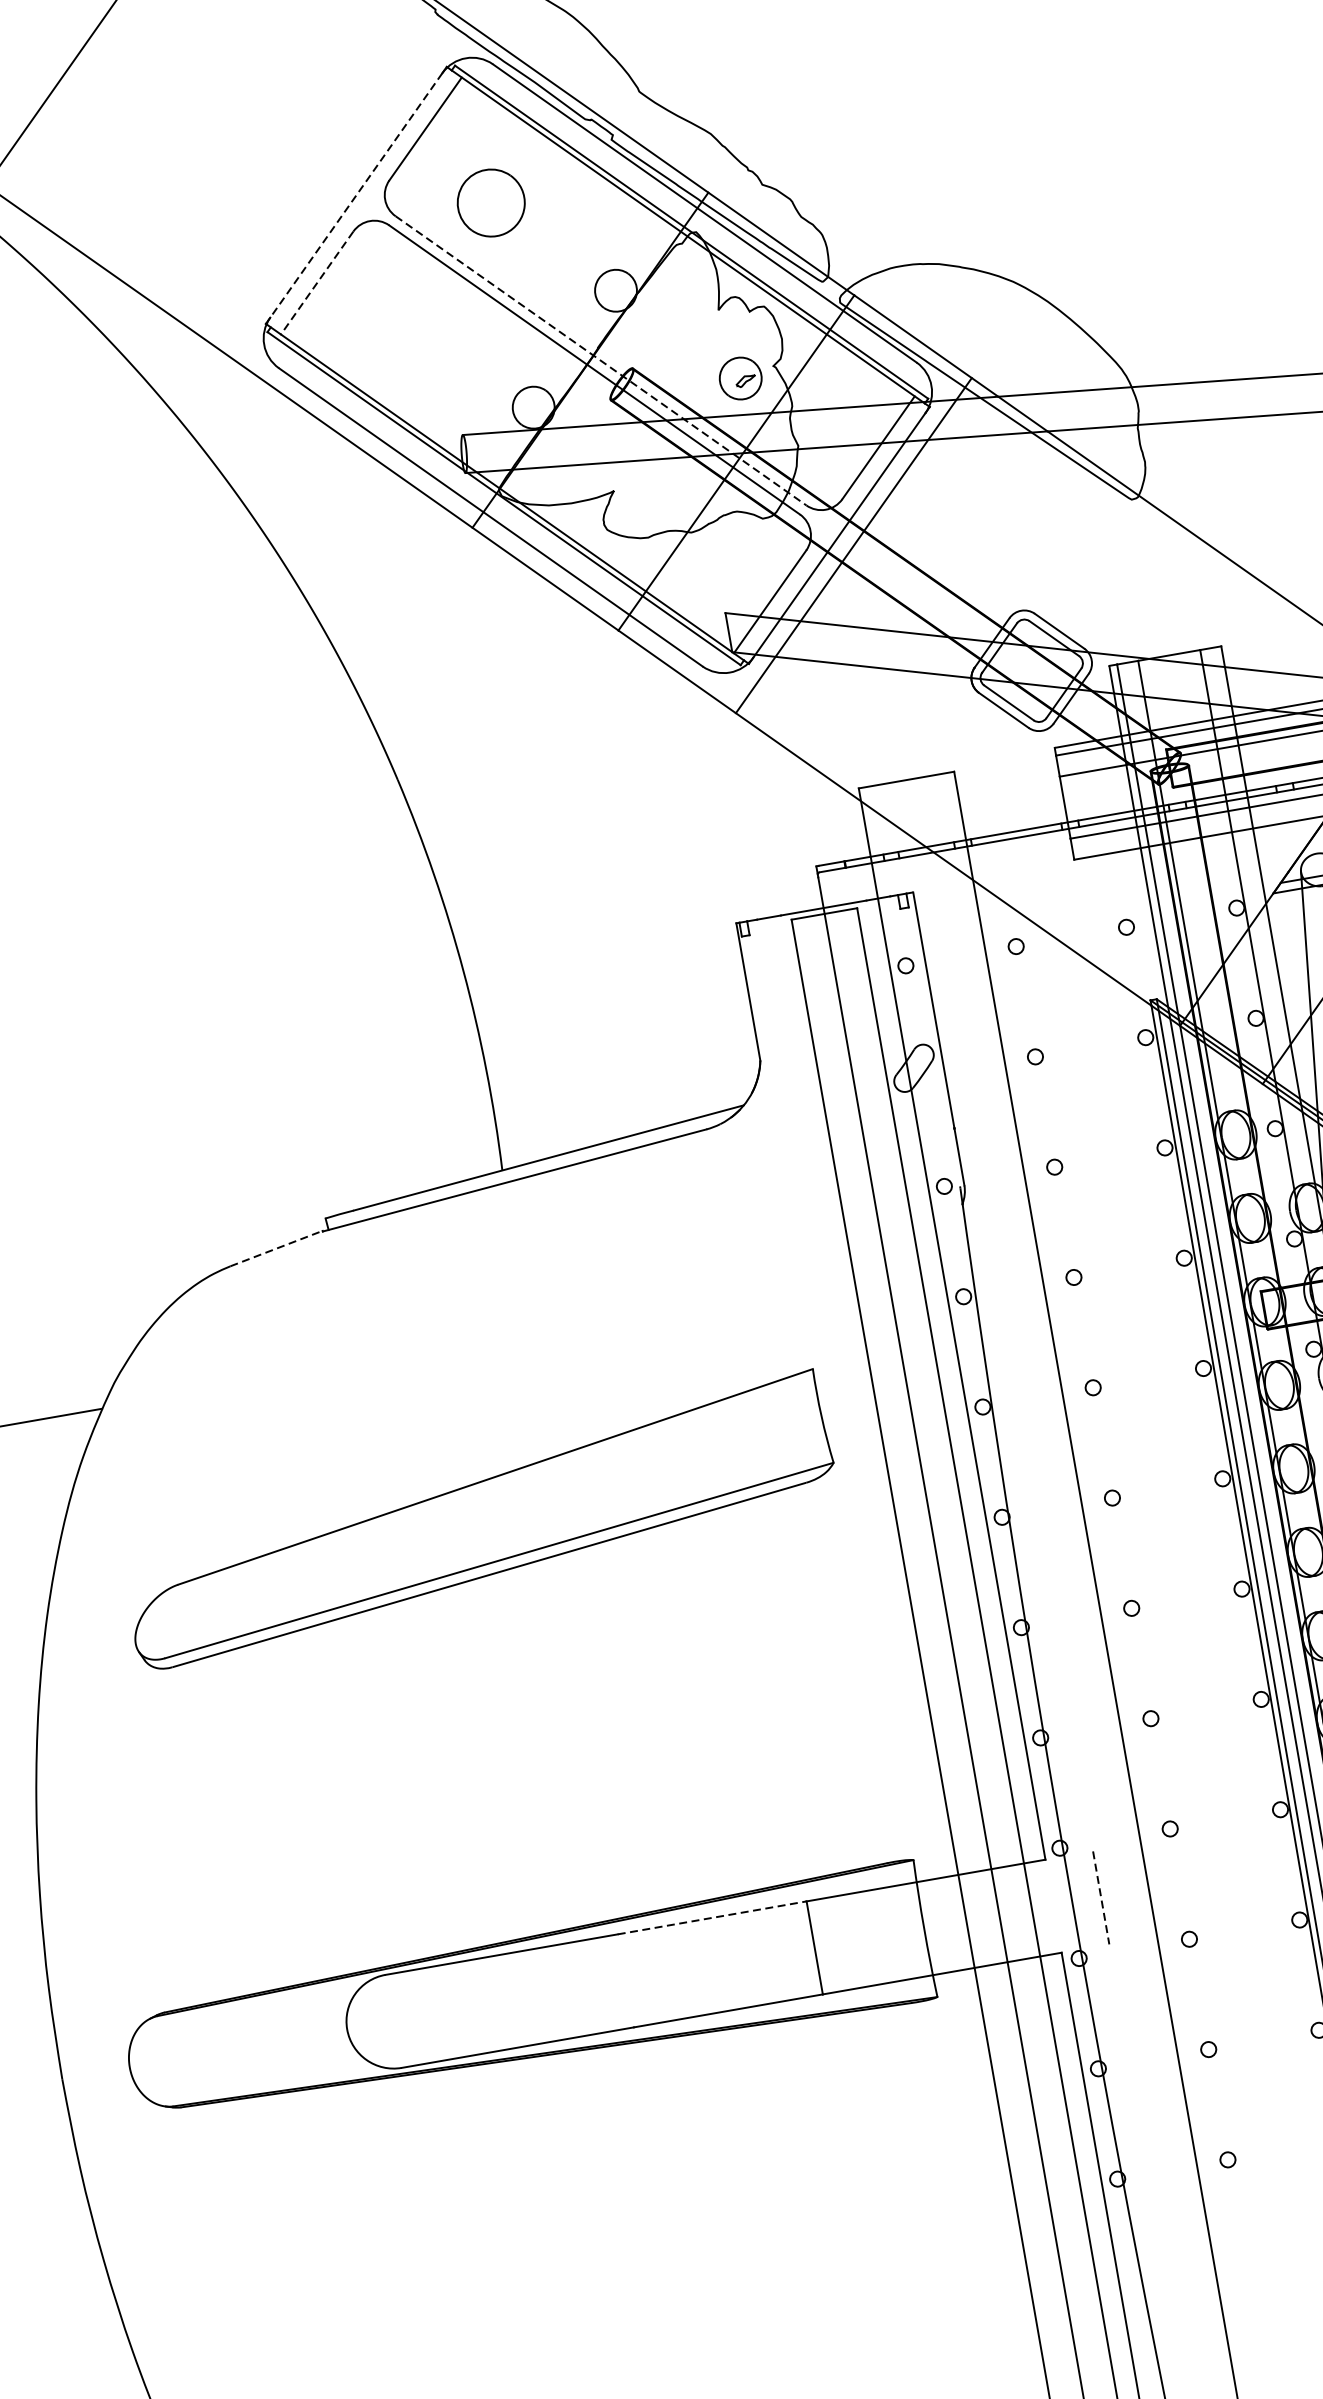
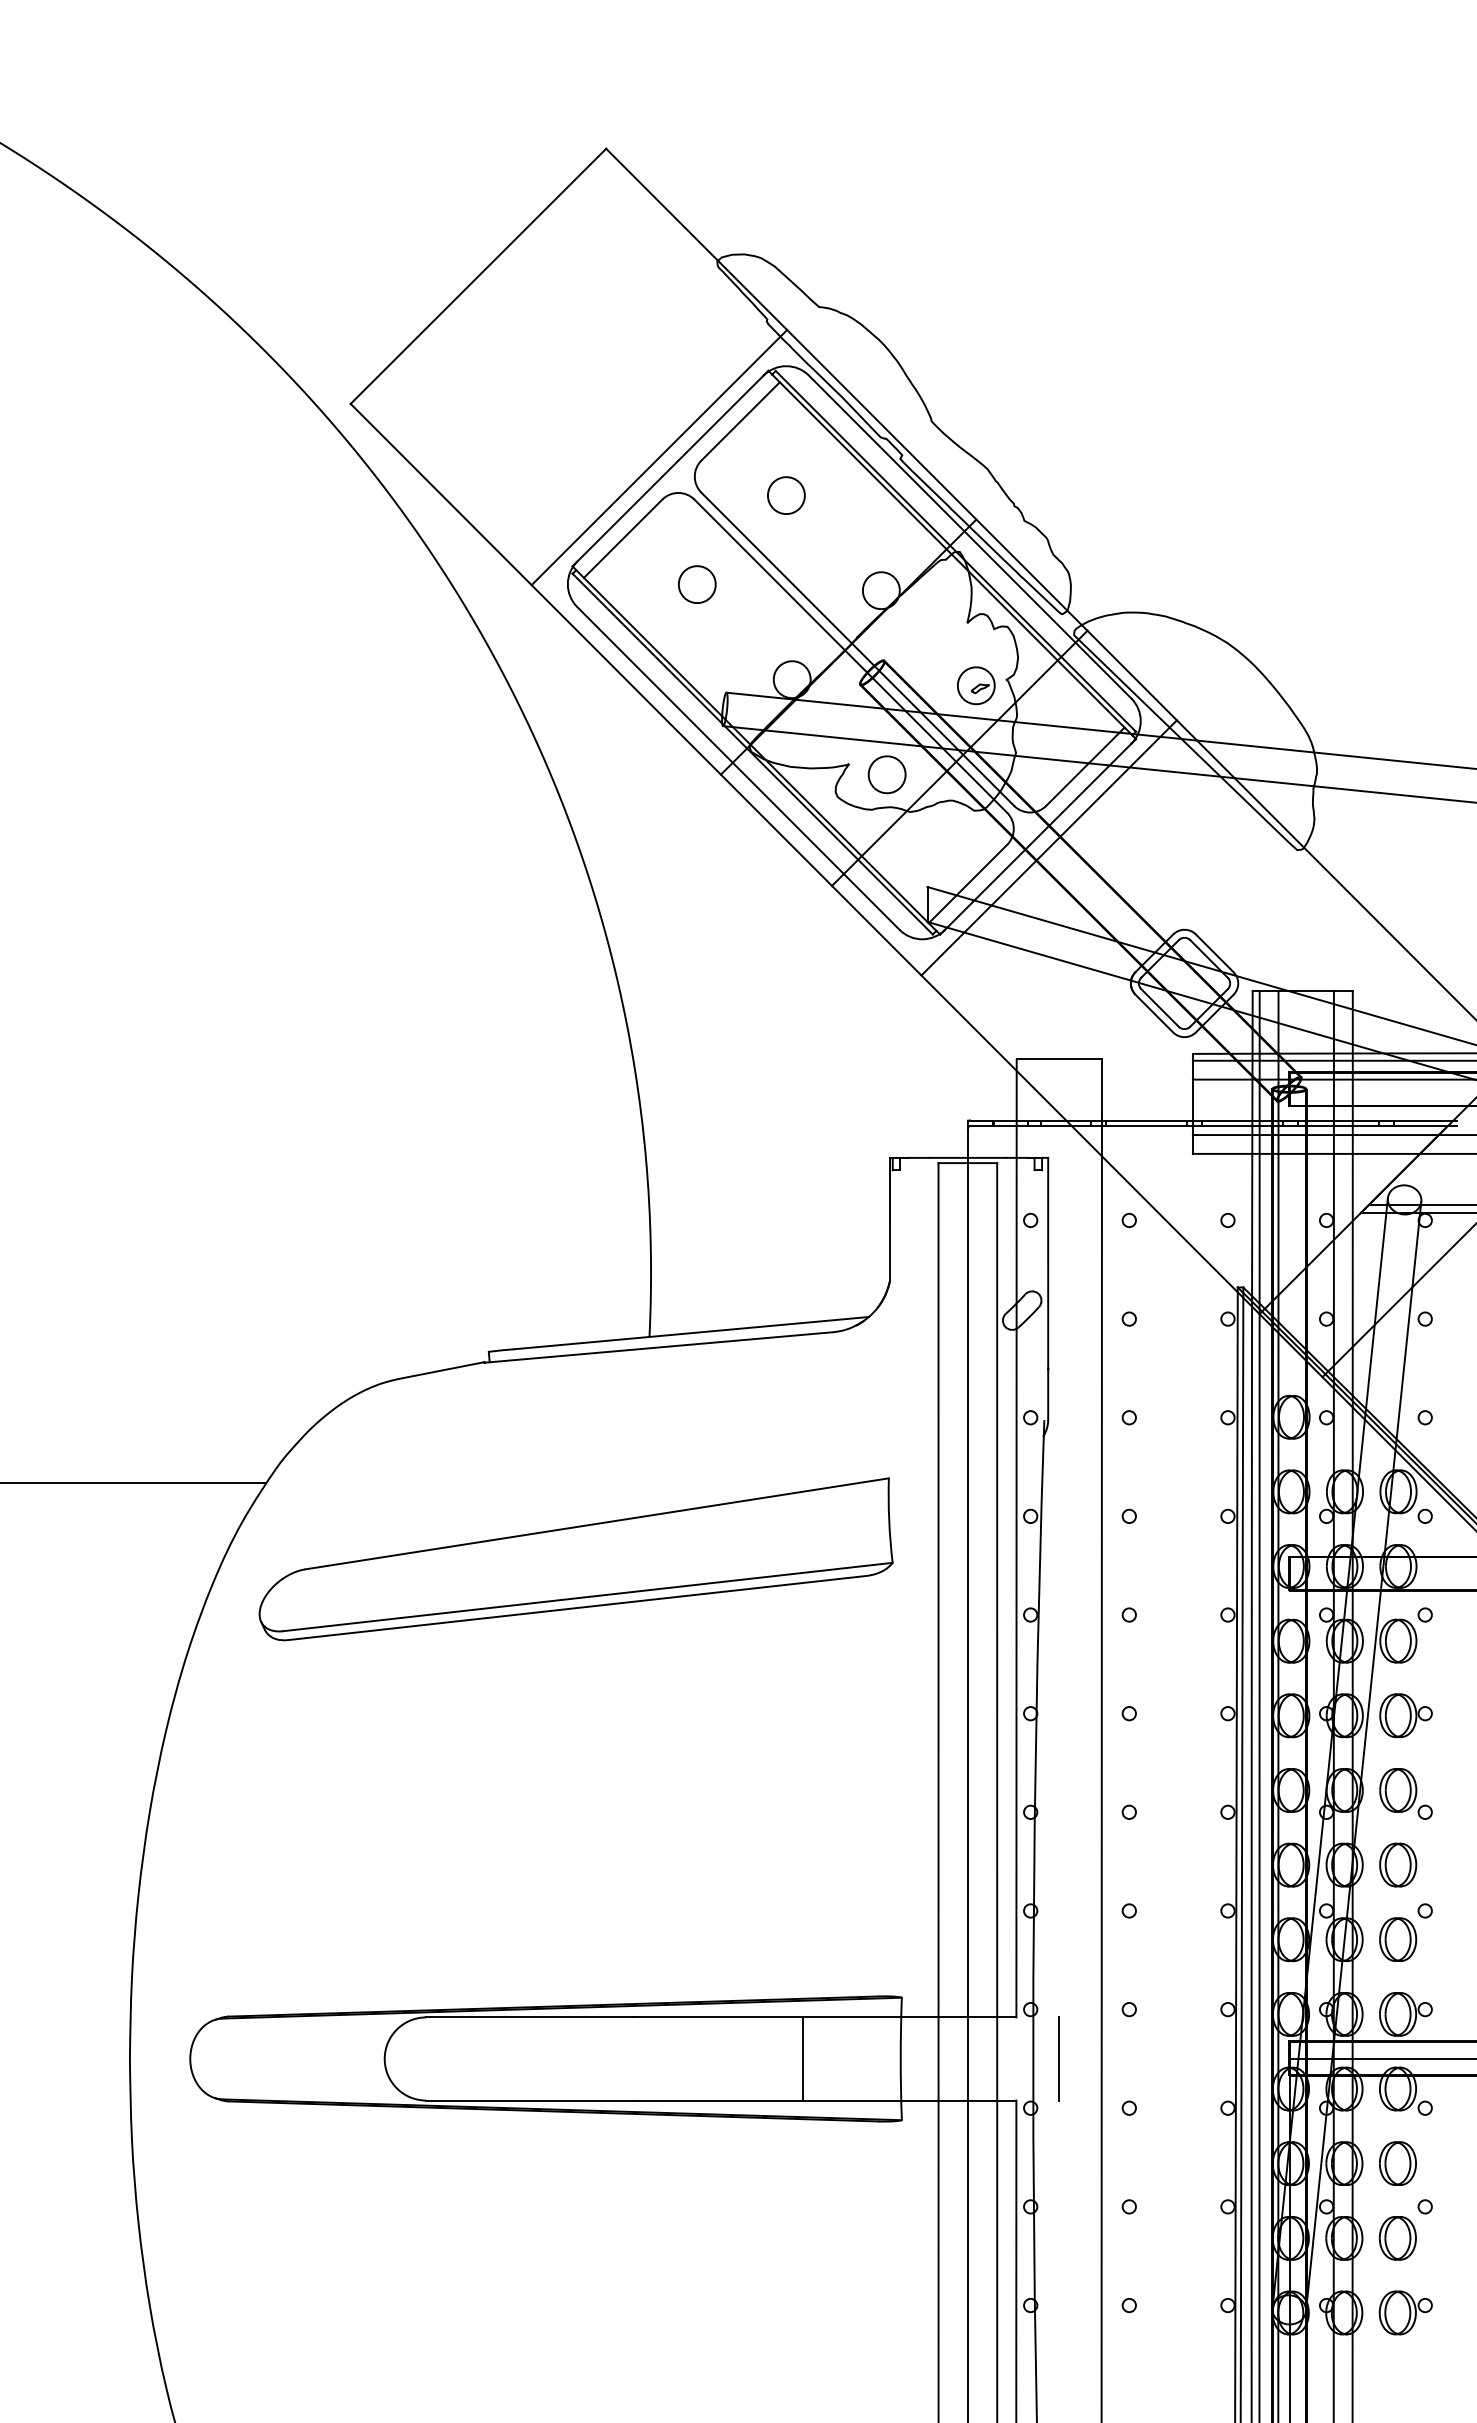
line: (341, 185) -> (659, 457), added
line: (356, 195) -> (670, 468), dashed -> solid
part: (491, 202) -> (786, 495), size x0.62
line: (316, 284) -> (622, 539), dashed -> solid
part: (409, 319) -> (697, 584), added
line: (601, 360) -> (858, 649), dashed -> solid
part: (657, 495) -> (886, 774), added
line: (276, 1248) -> (441, 1370), dashed -> solid
part: (478, 1520) -> (575, 1559), moved
line: (1101, 1897) -> (1059, 2058), dashed -> solid
line: (712, 1917) -> (718, 2017), dashed -> solid

